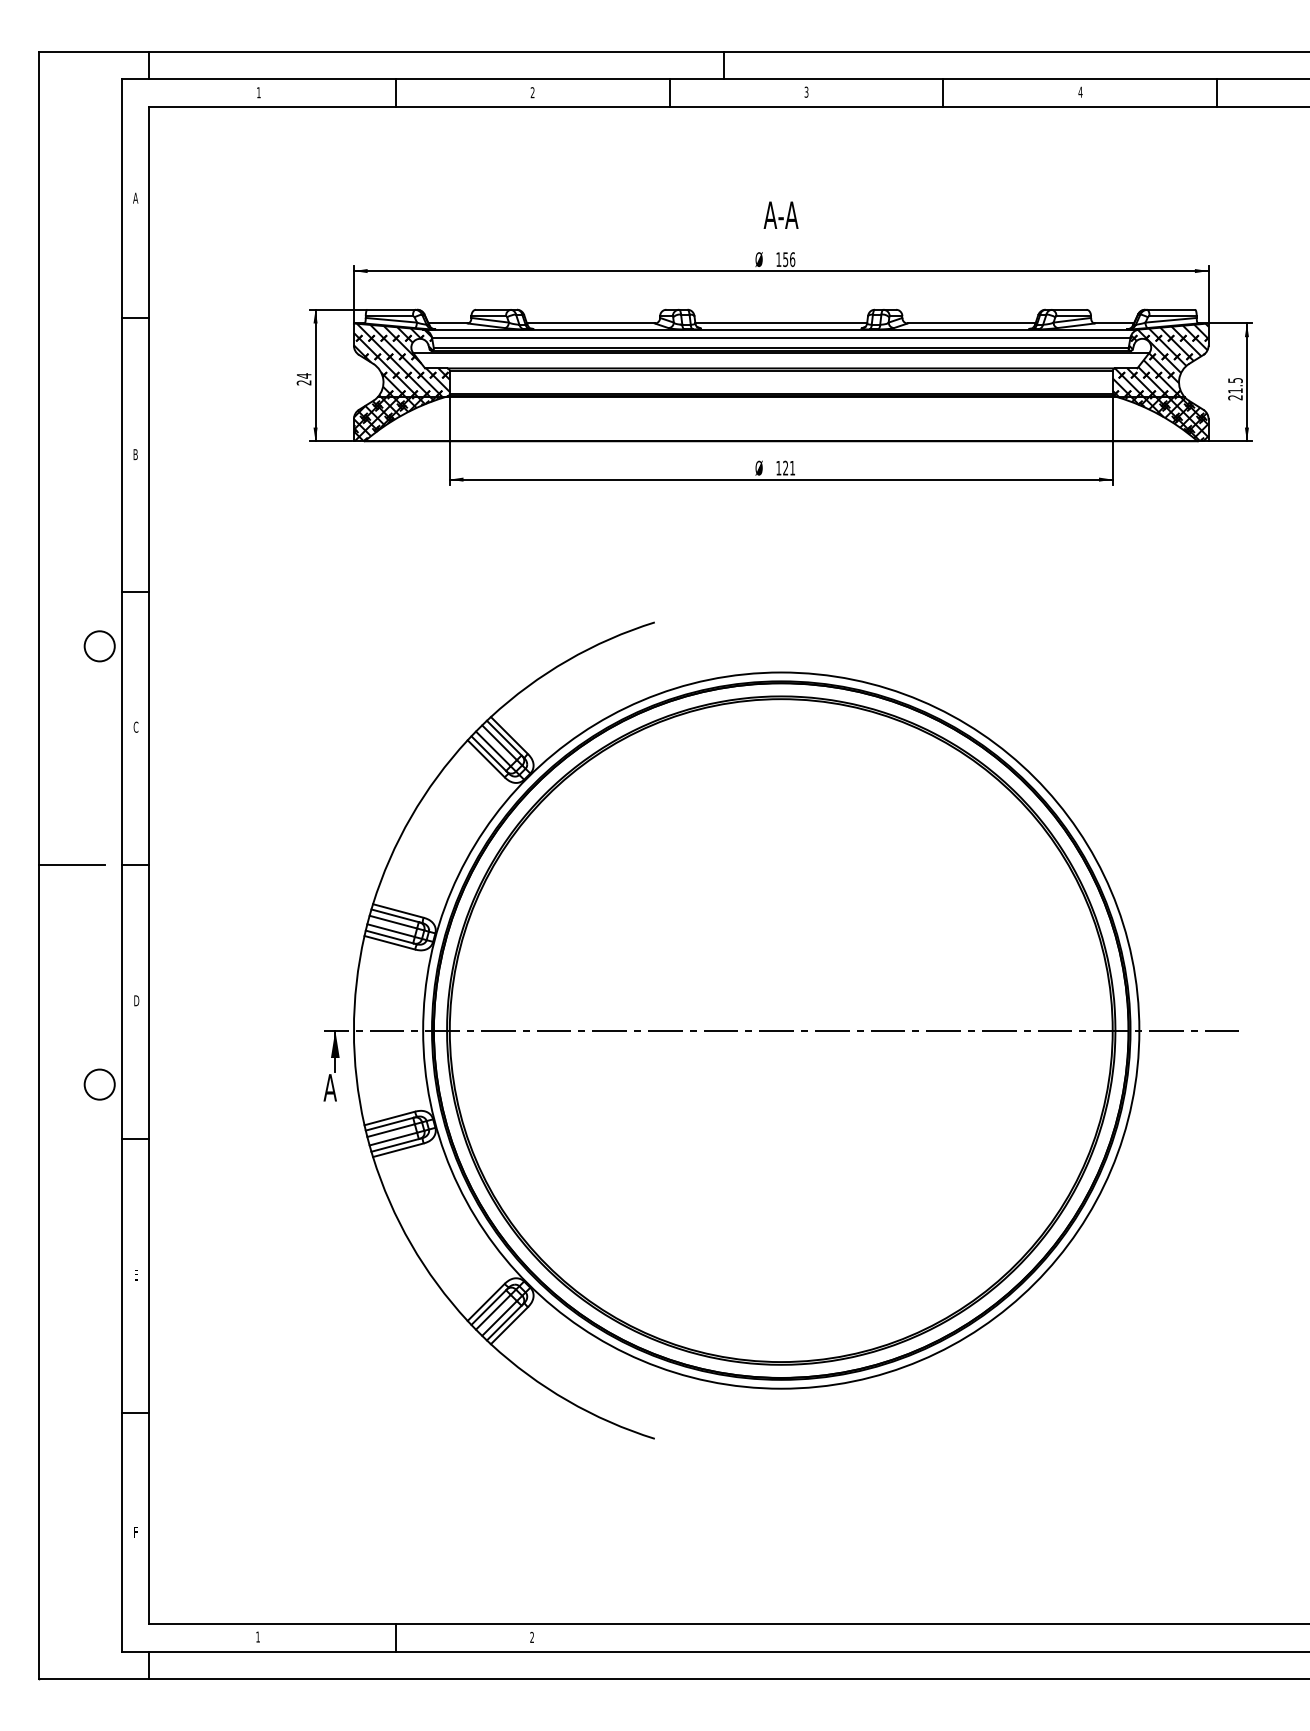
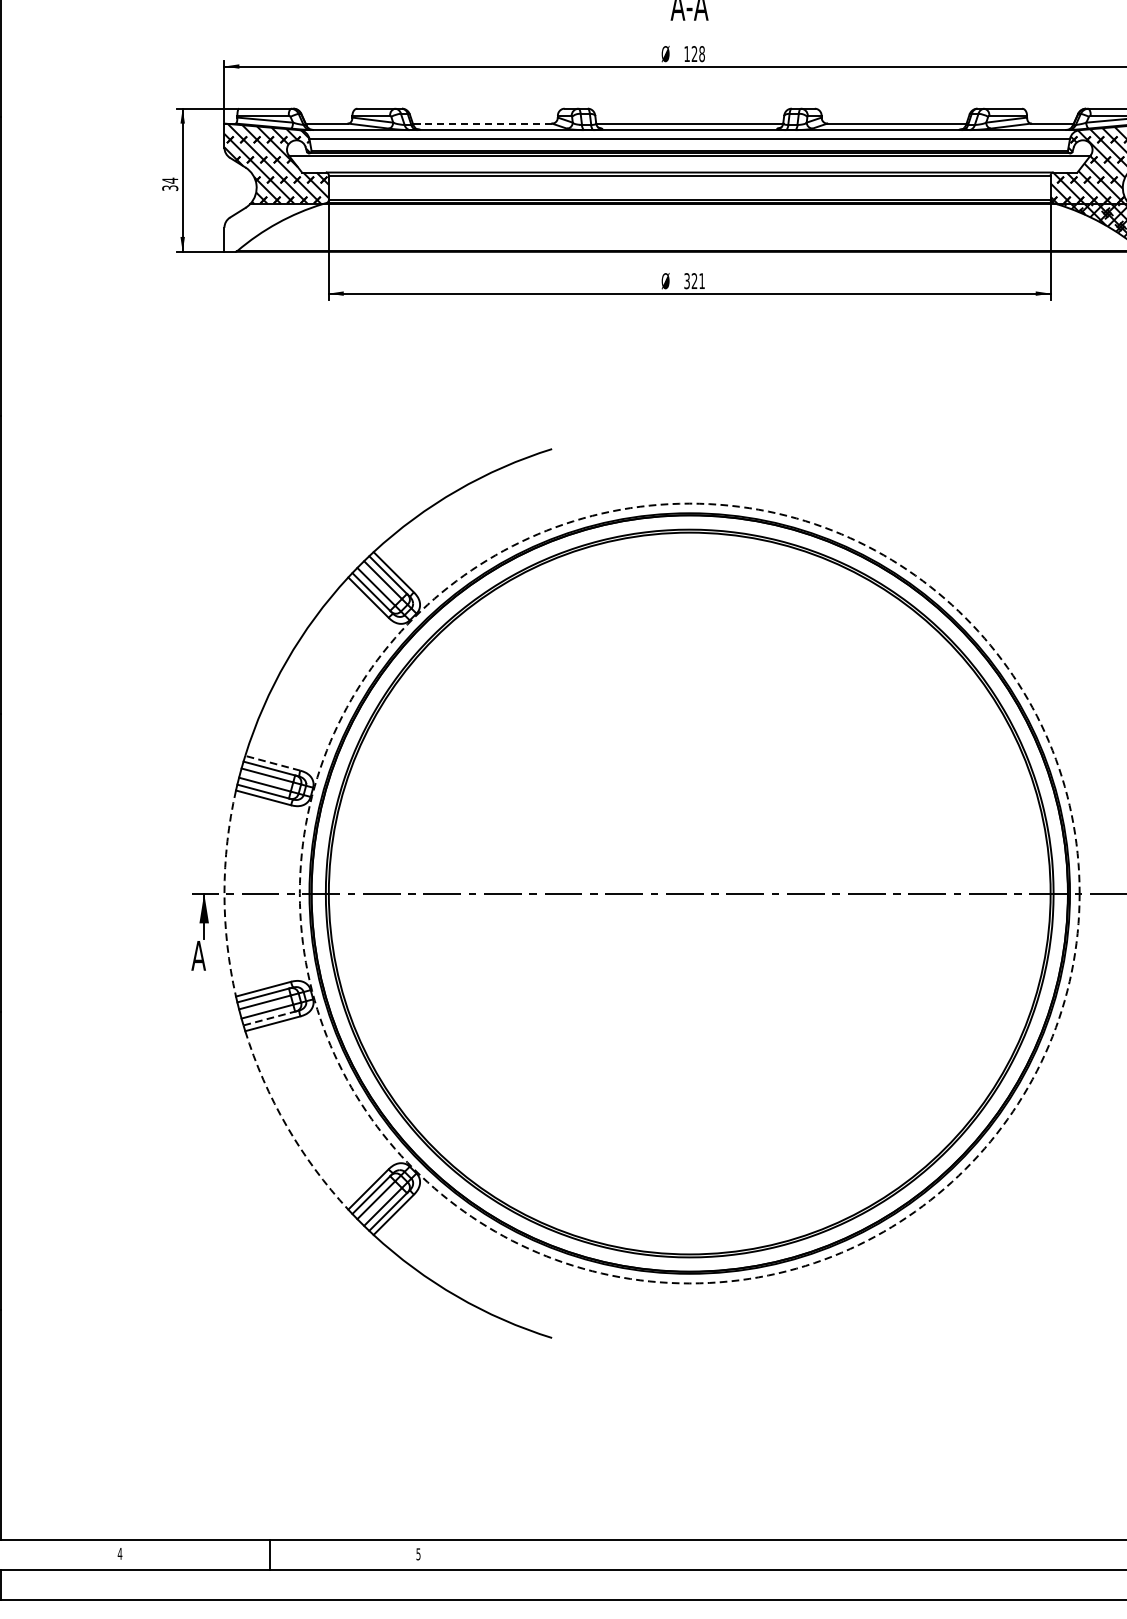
text: (789, 259) -> (698, 53), 156 -> 128
line: (590, 323) -> (482, 123), solid -> dashed
text: (304, 382) -> (170, 187), 24 -> 34
hatch: (398, 419) -> (272, 228), removed
text: (778, 467) -> (686, 280), 121 -> 321
line: (397, 910) -> (271, 762), solid -> dashed
arc: (353, 1030) -> (224, 893), solid -> dashed
circle: (781, 1030) -> (690, 893), solid -> dashed
line: (395, 1145) -> (269, 1018), solid -> dashed
arc: (411, 1244) -> (287, 1126), solid -> dashed
text: (257, 1636) -> (119, 1553), 1 -> 4
text: (531, 1637) -> (417, 1554), 2 -> 5

